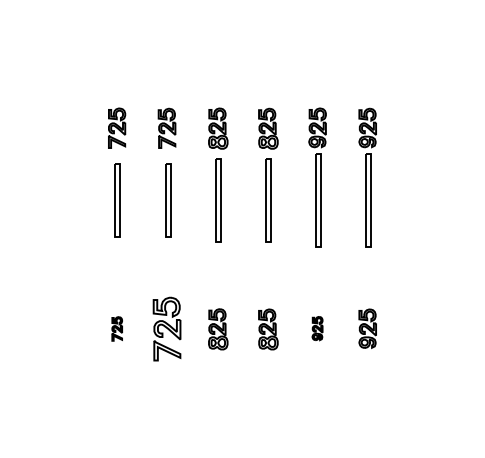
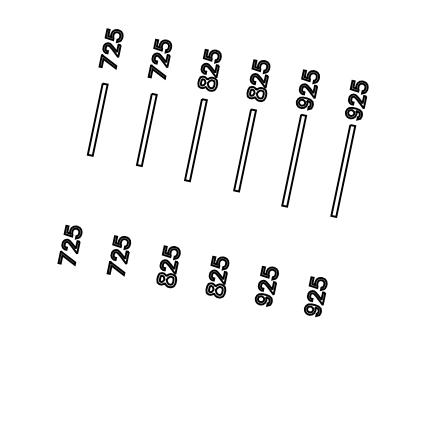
part: (117, 328) -> (71, 245), size x1.67
part: (166, 328) -> (119, 255), size x0.62
part: (317, 328) -> (266, 285), size x1.67

